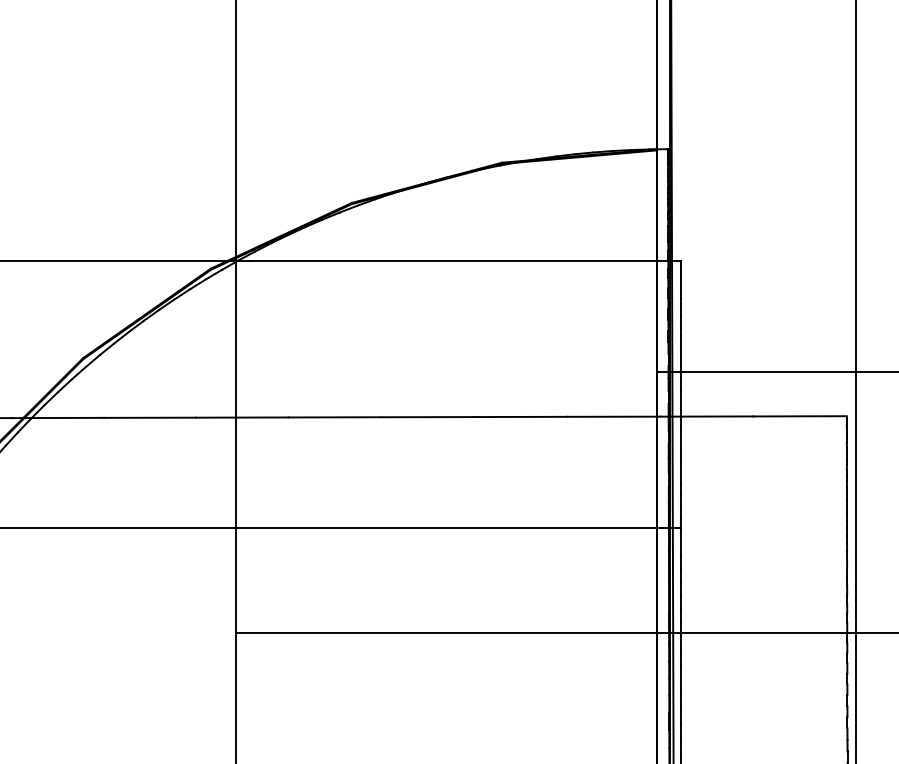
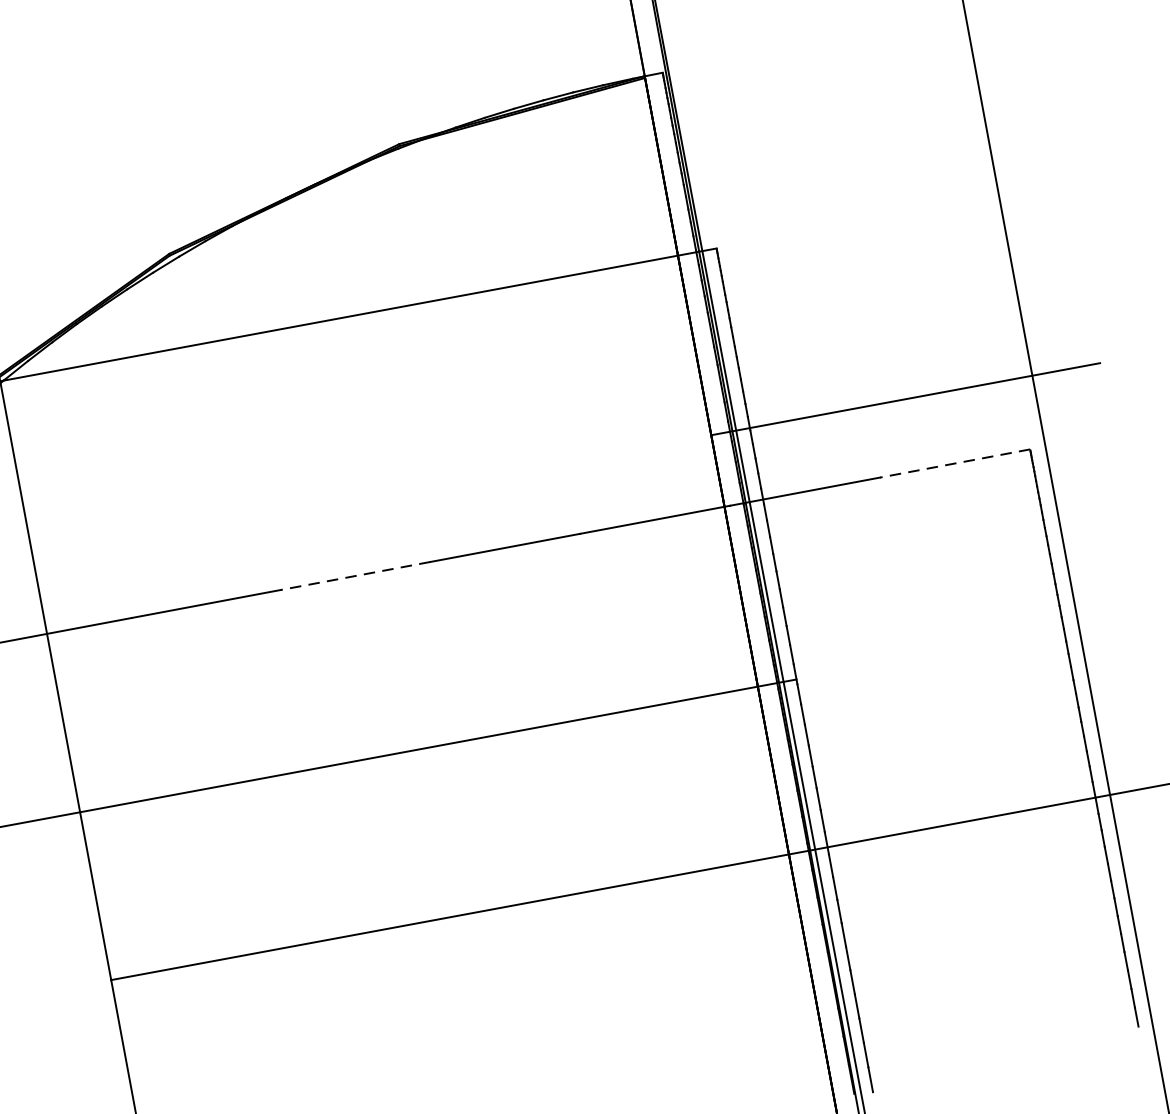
line: (800, 416) -> (955, 463), solid -> dashed
line: (427, 417) -> (355, 576), solid -> dashed

